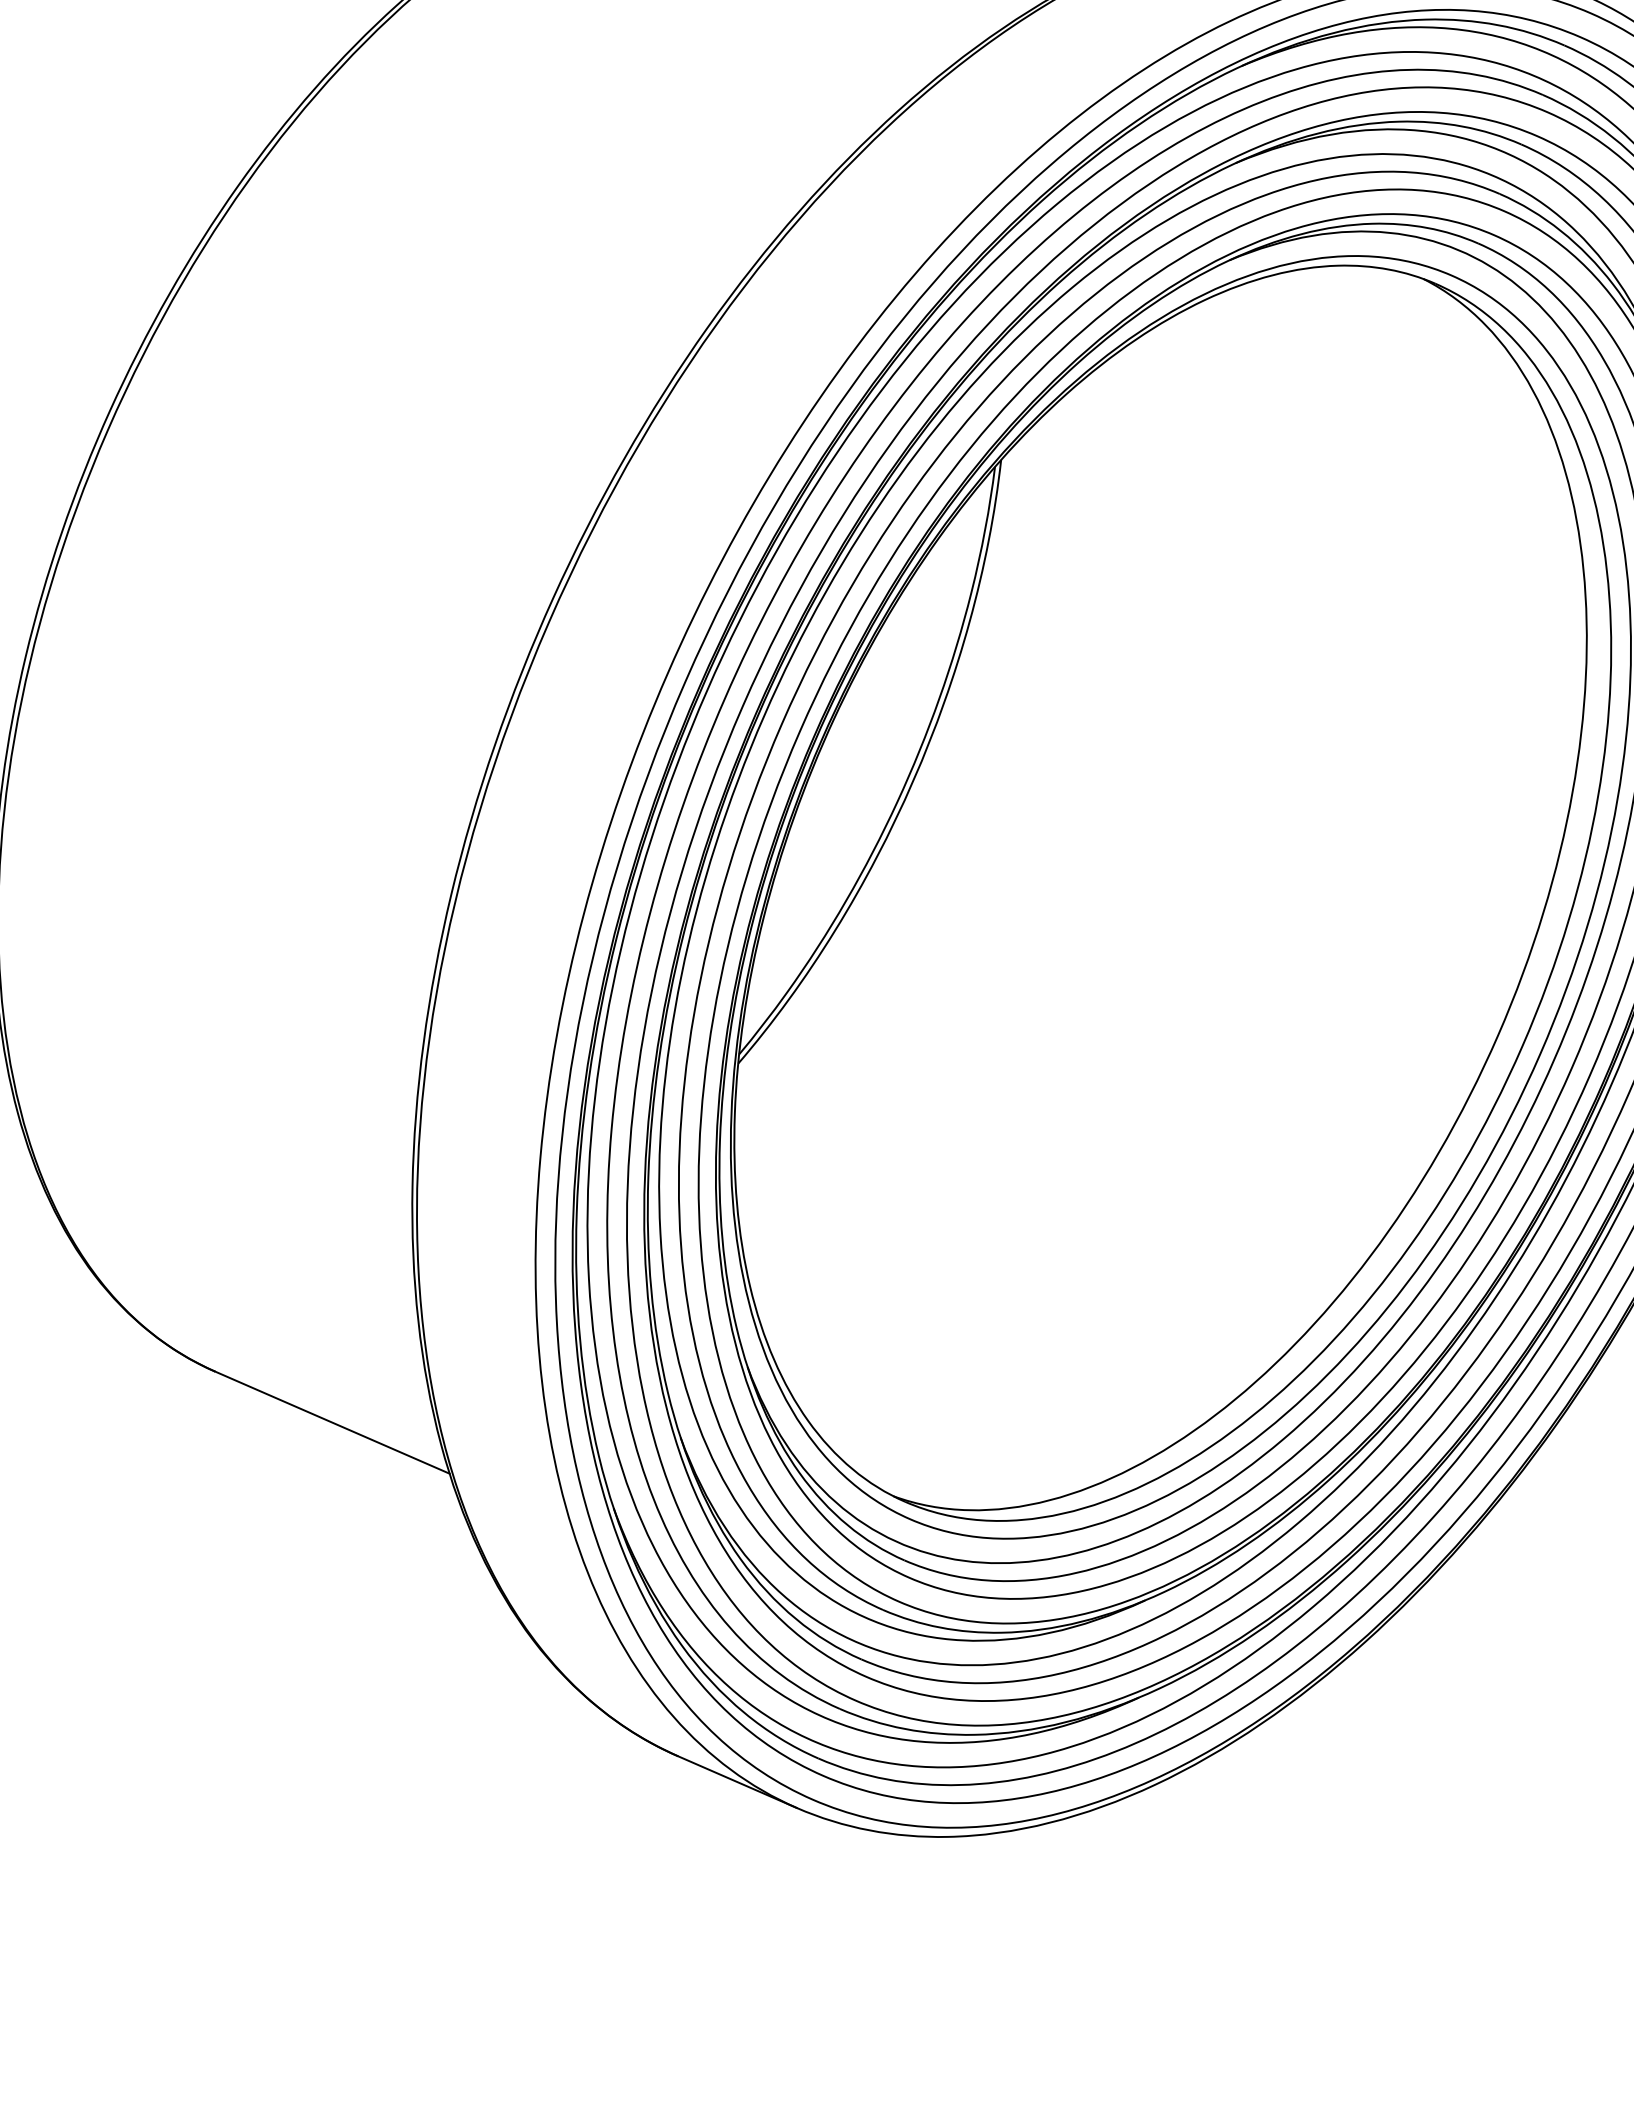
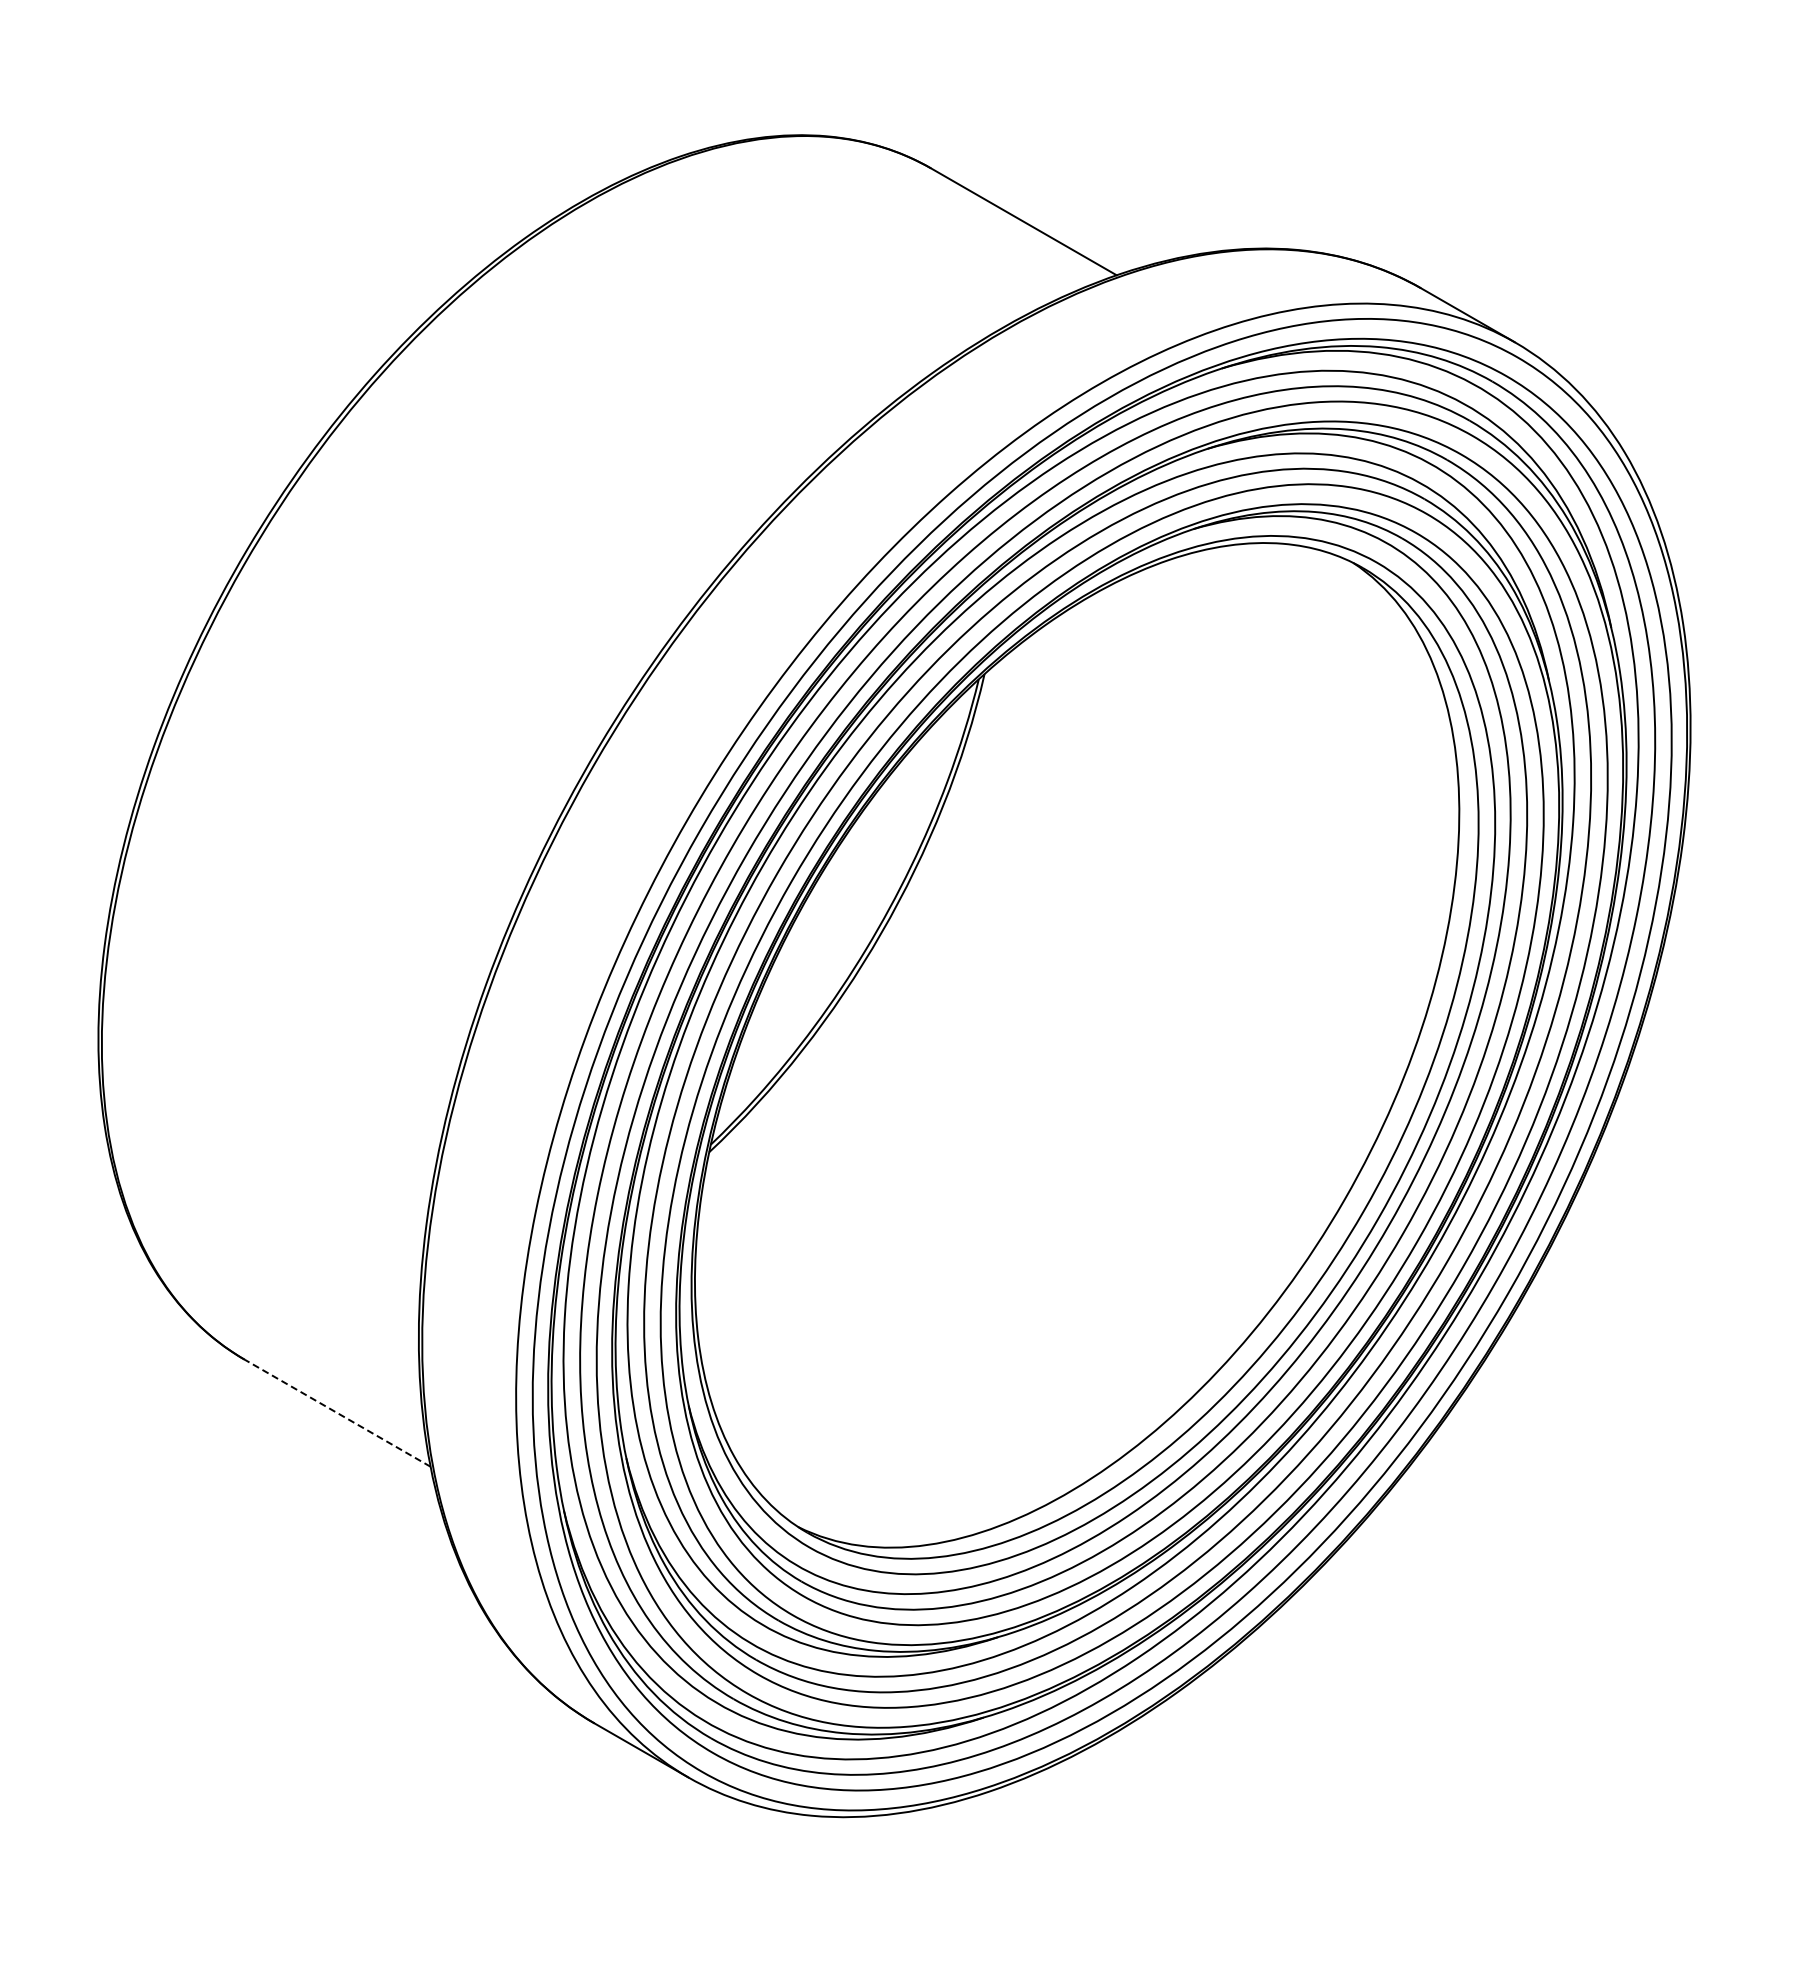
line: (332, 1422) -> (337, 1413), solid -> dashed

